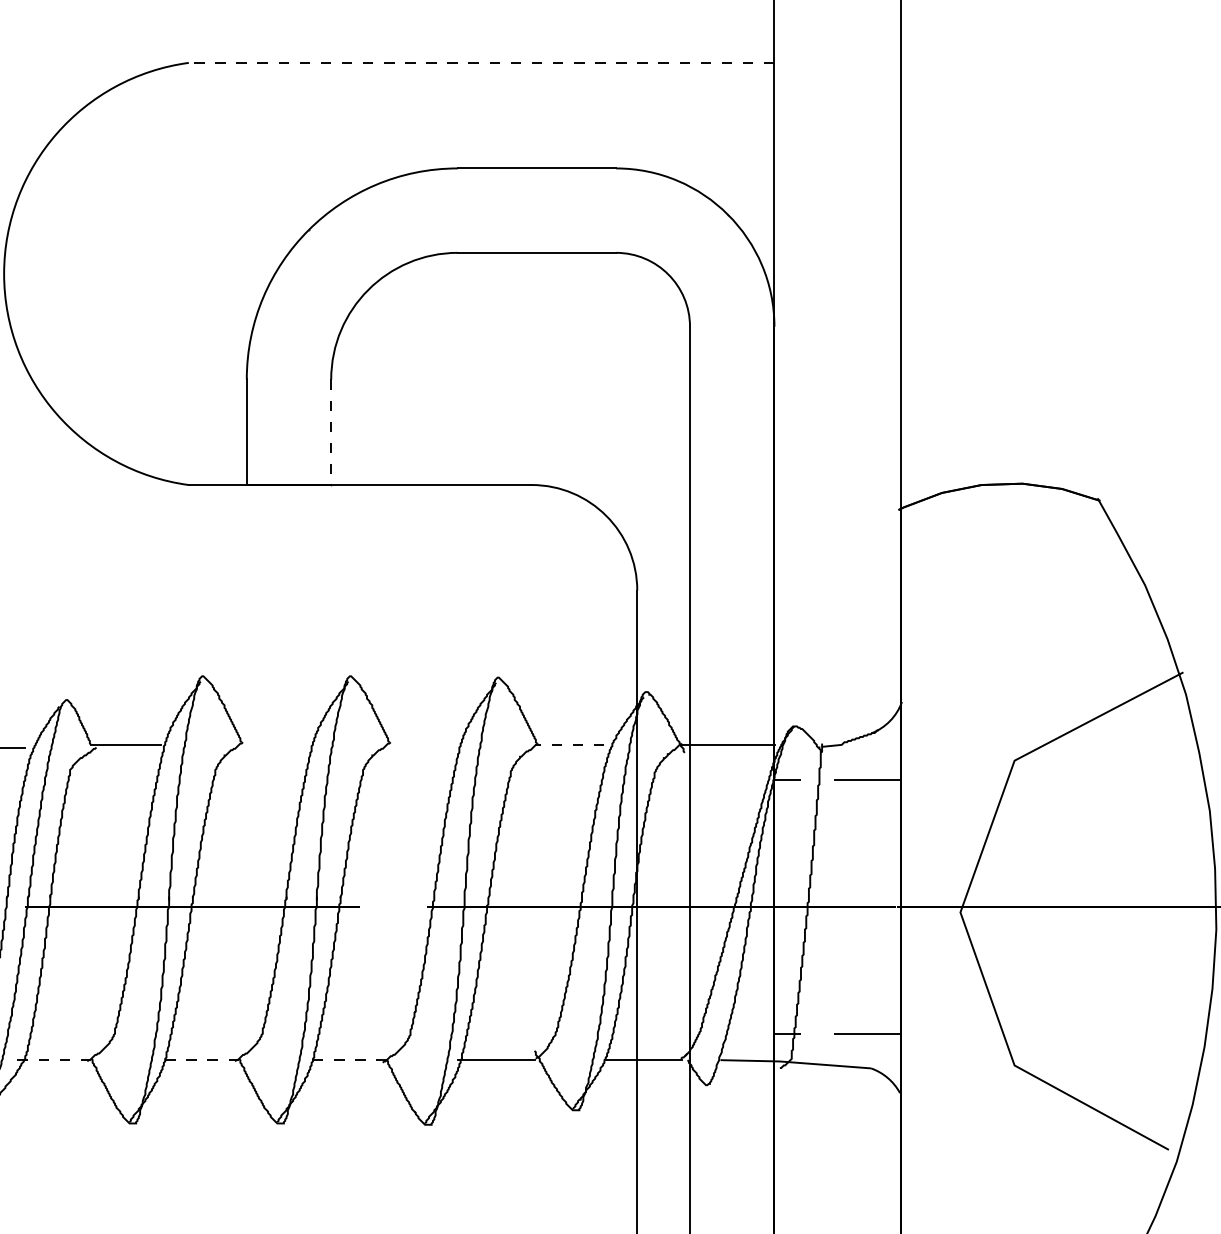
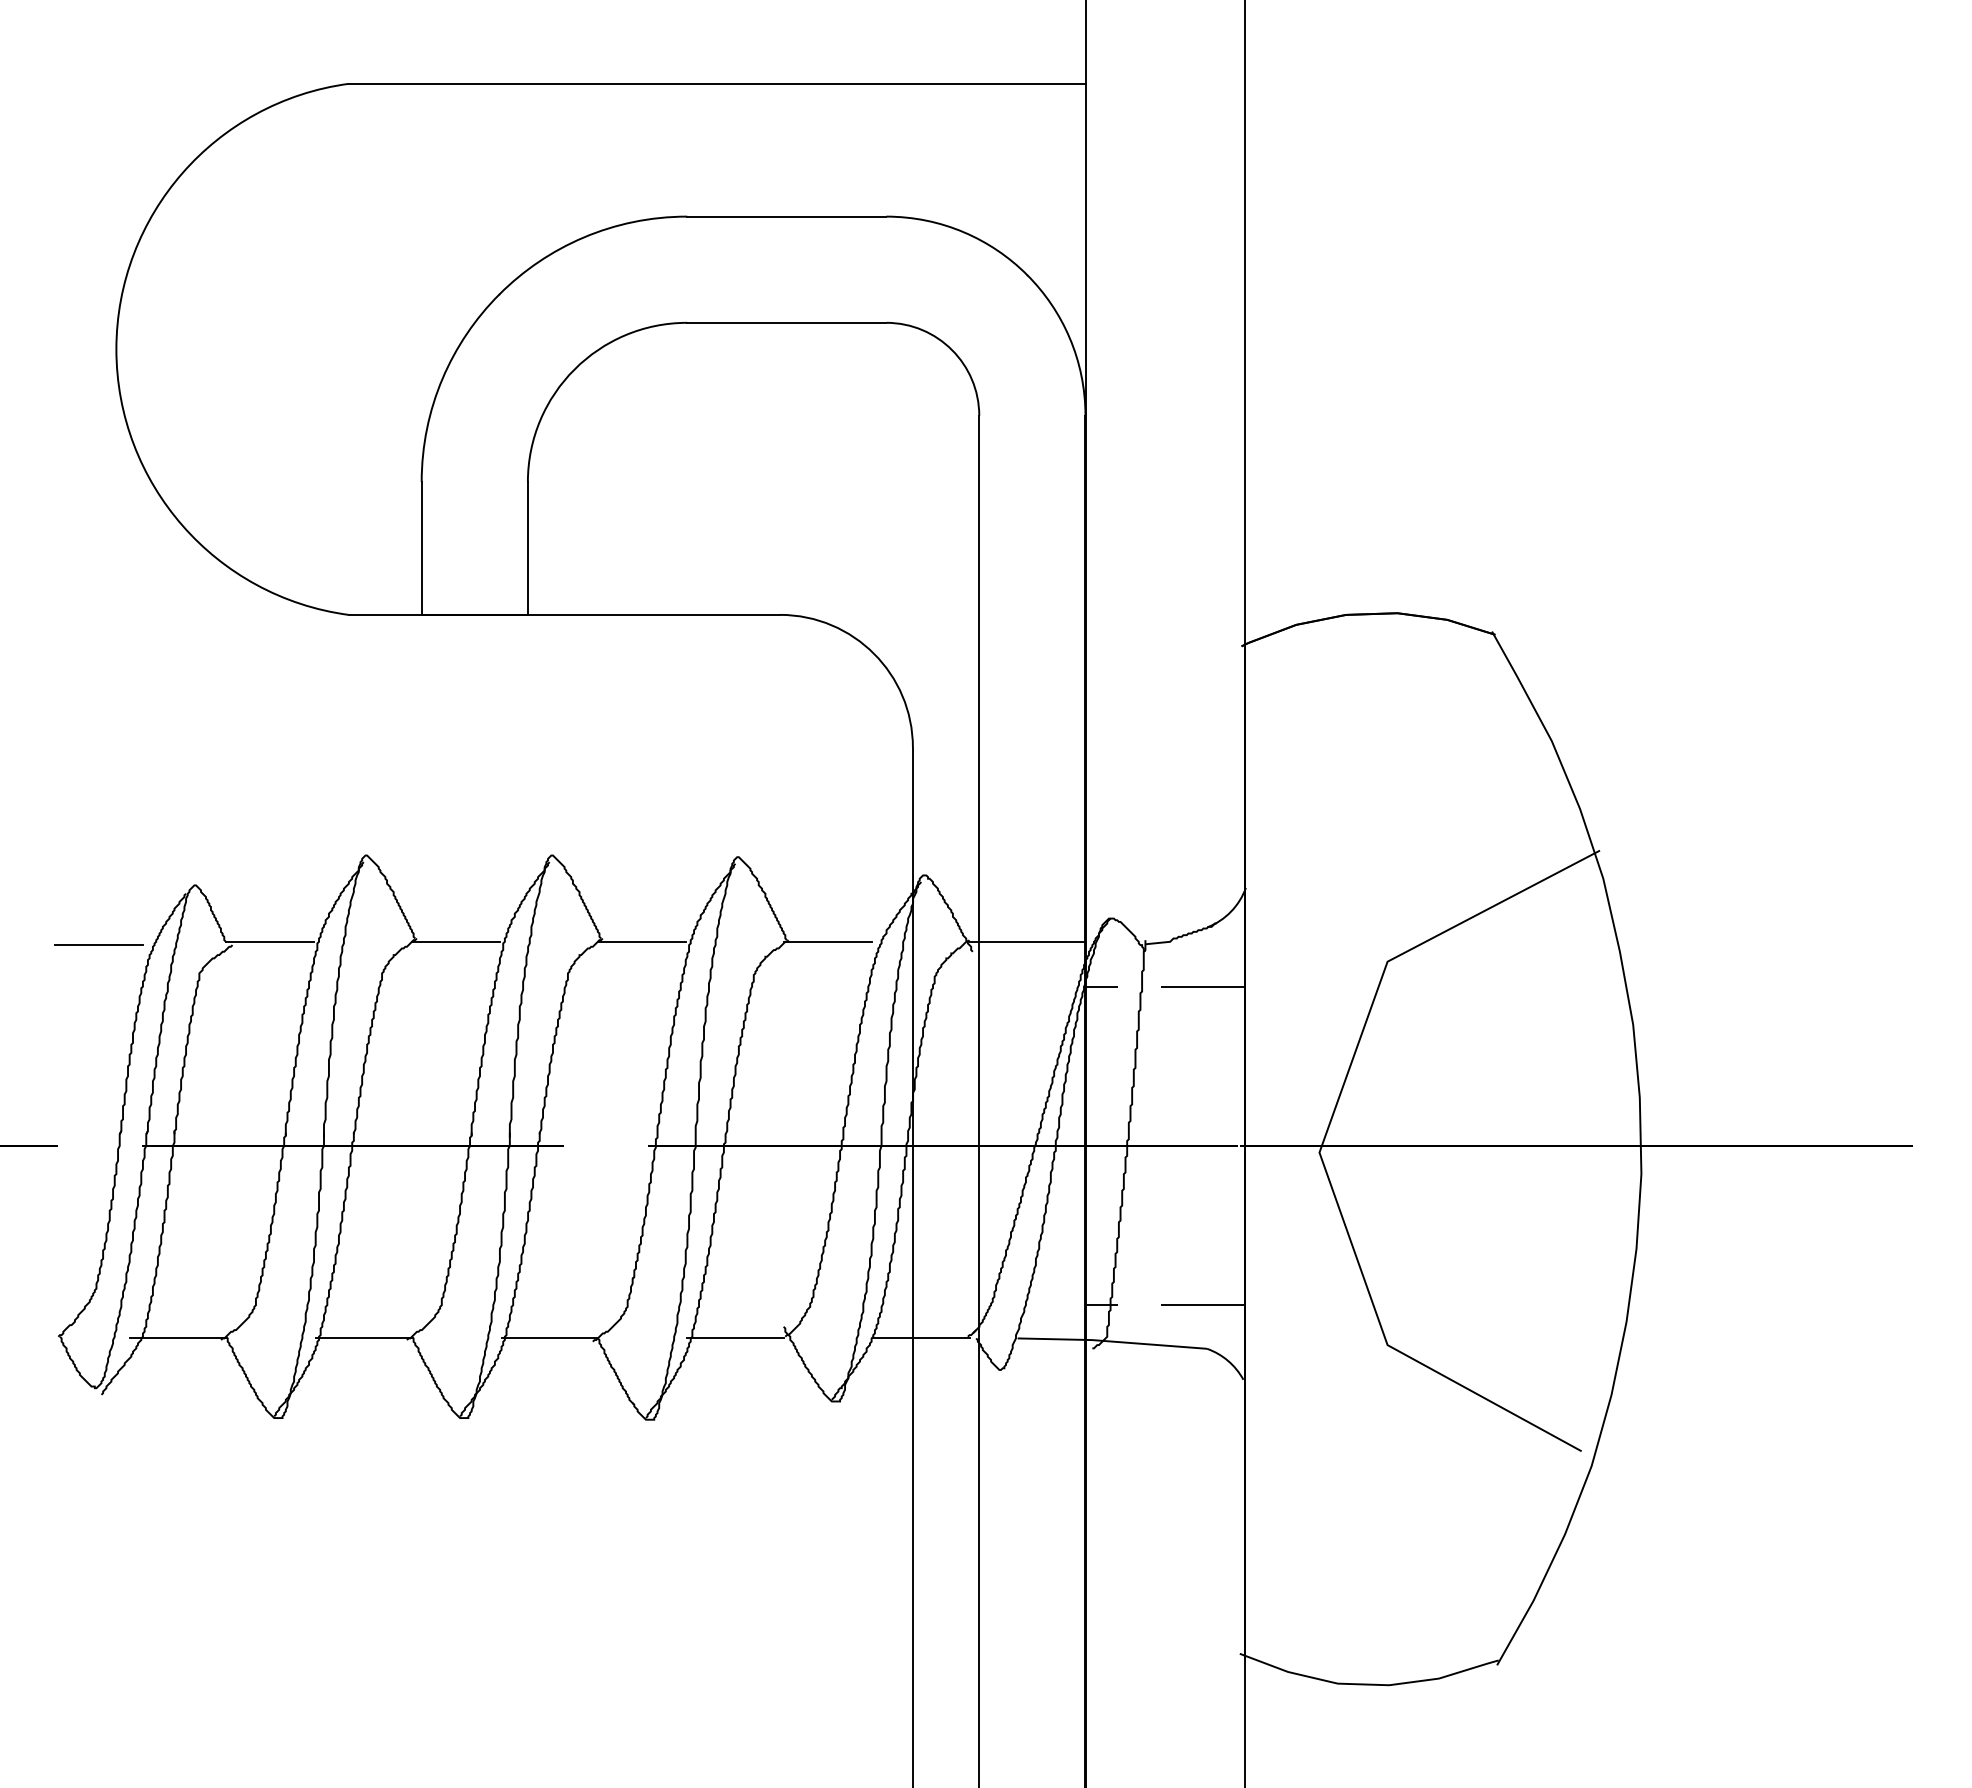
line: (481, 62) -> (716, 83), dashed -> solid
line: (330, 433) -> (527, 549), dashed -> solid
line: (273, 744) -> (455, 941), added
line: (421, 744) -> (641, 941), added
line: (569, 744) -> (827, 941), dashed -> solid
line: (52, 1060) -> (177, 1338), dashed -> solid
line: (200, 1060) -> (363, 1338), dashed -> solid
line: (348, 1060) -> (549, 1338), dashed -> solid

